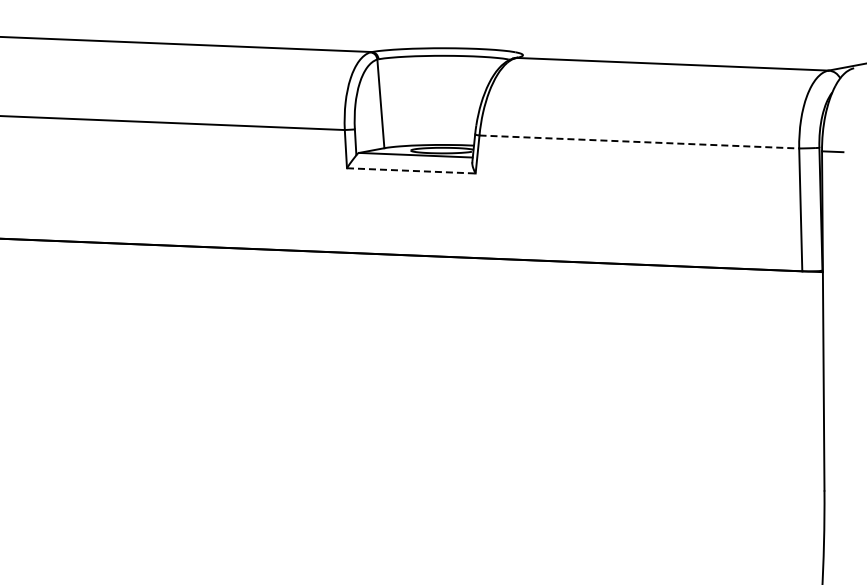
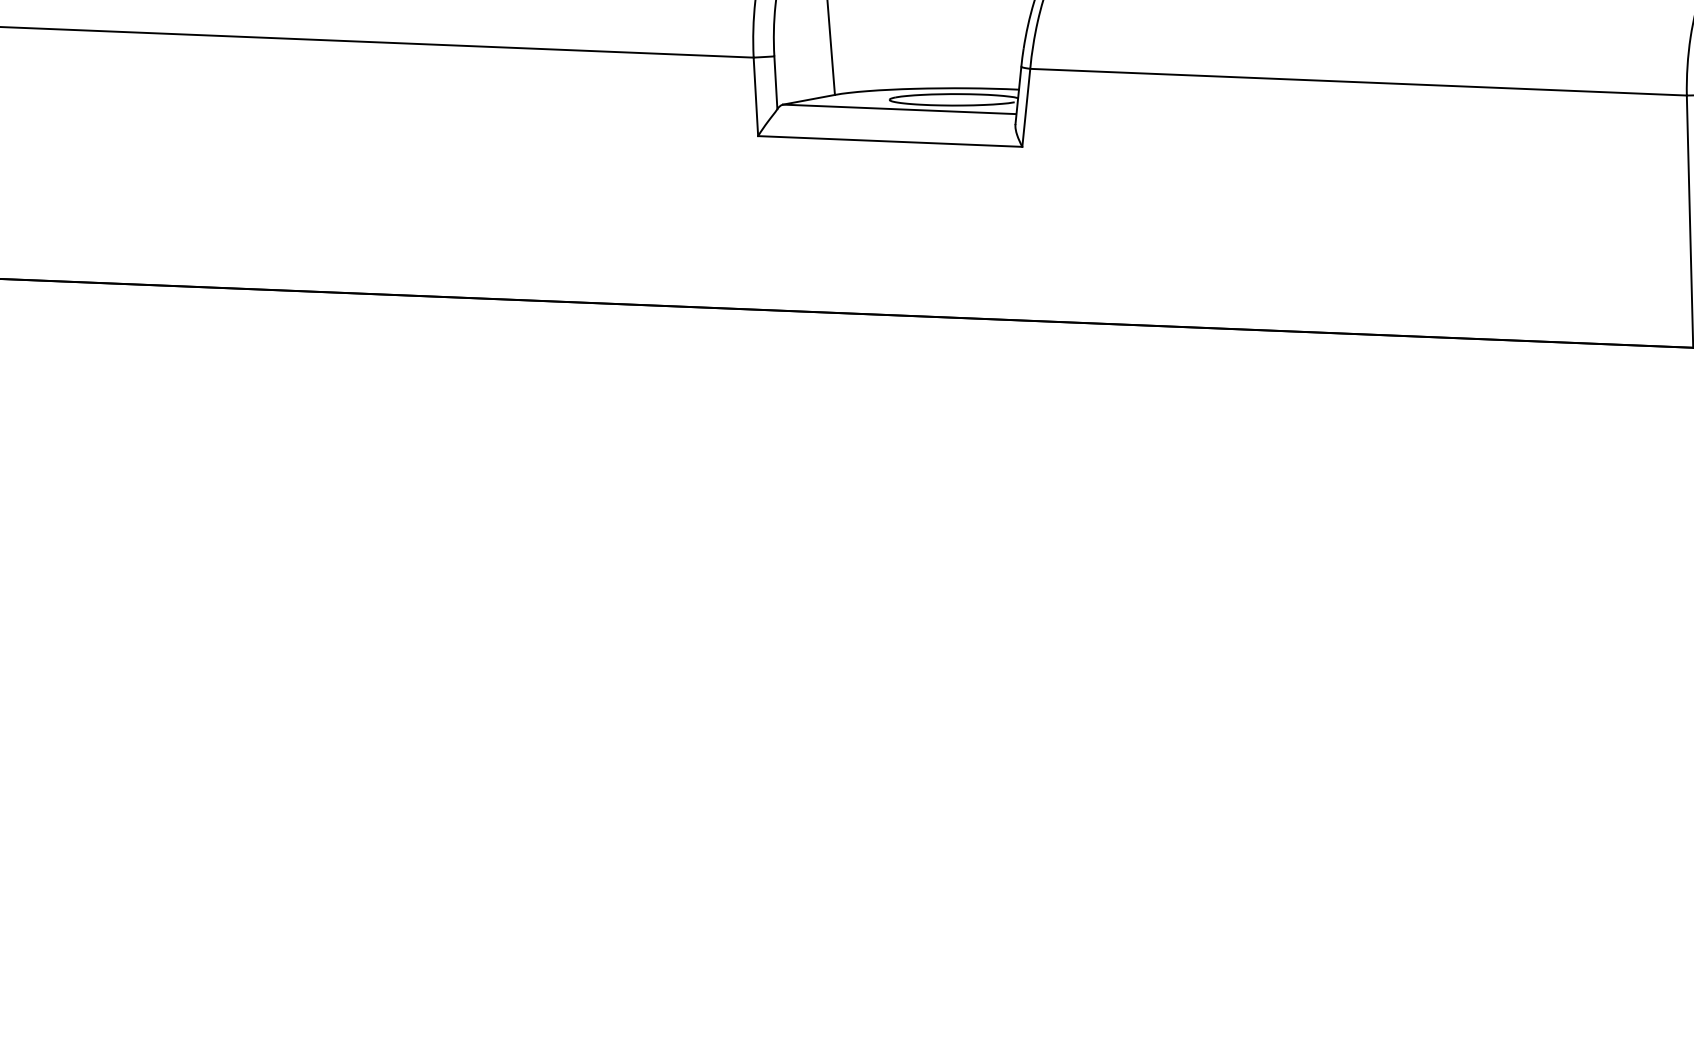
line: (639, 142) -> (1358, 83), dashed -> solid
line: (411, 170) -> (890, 140), dashed -> solid

